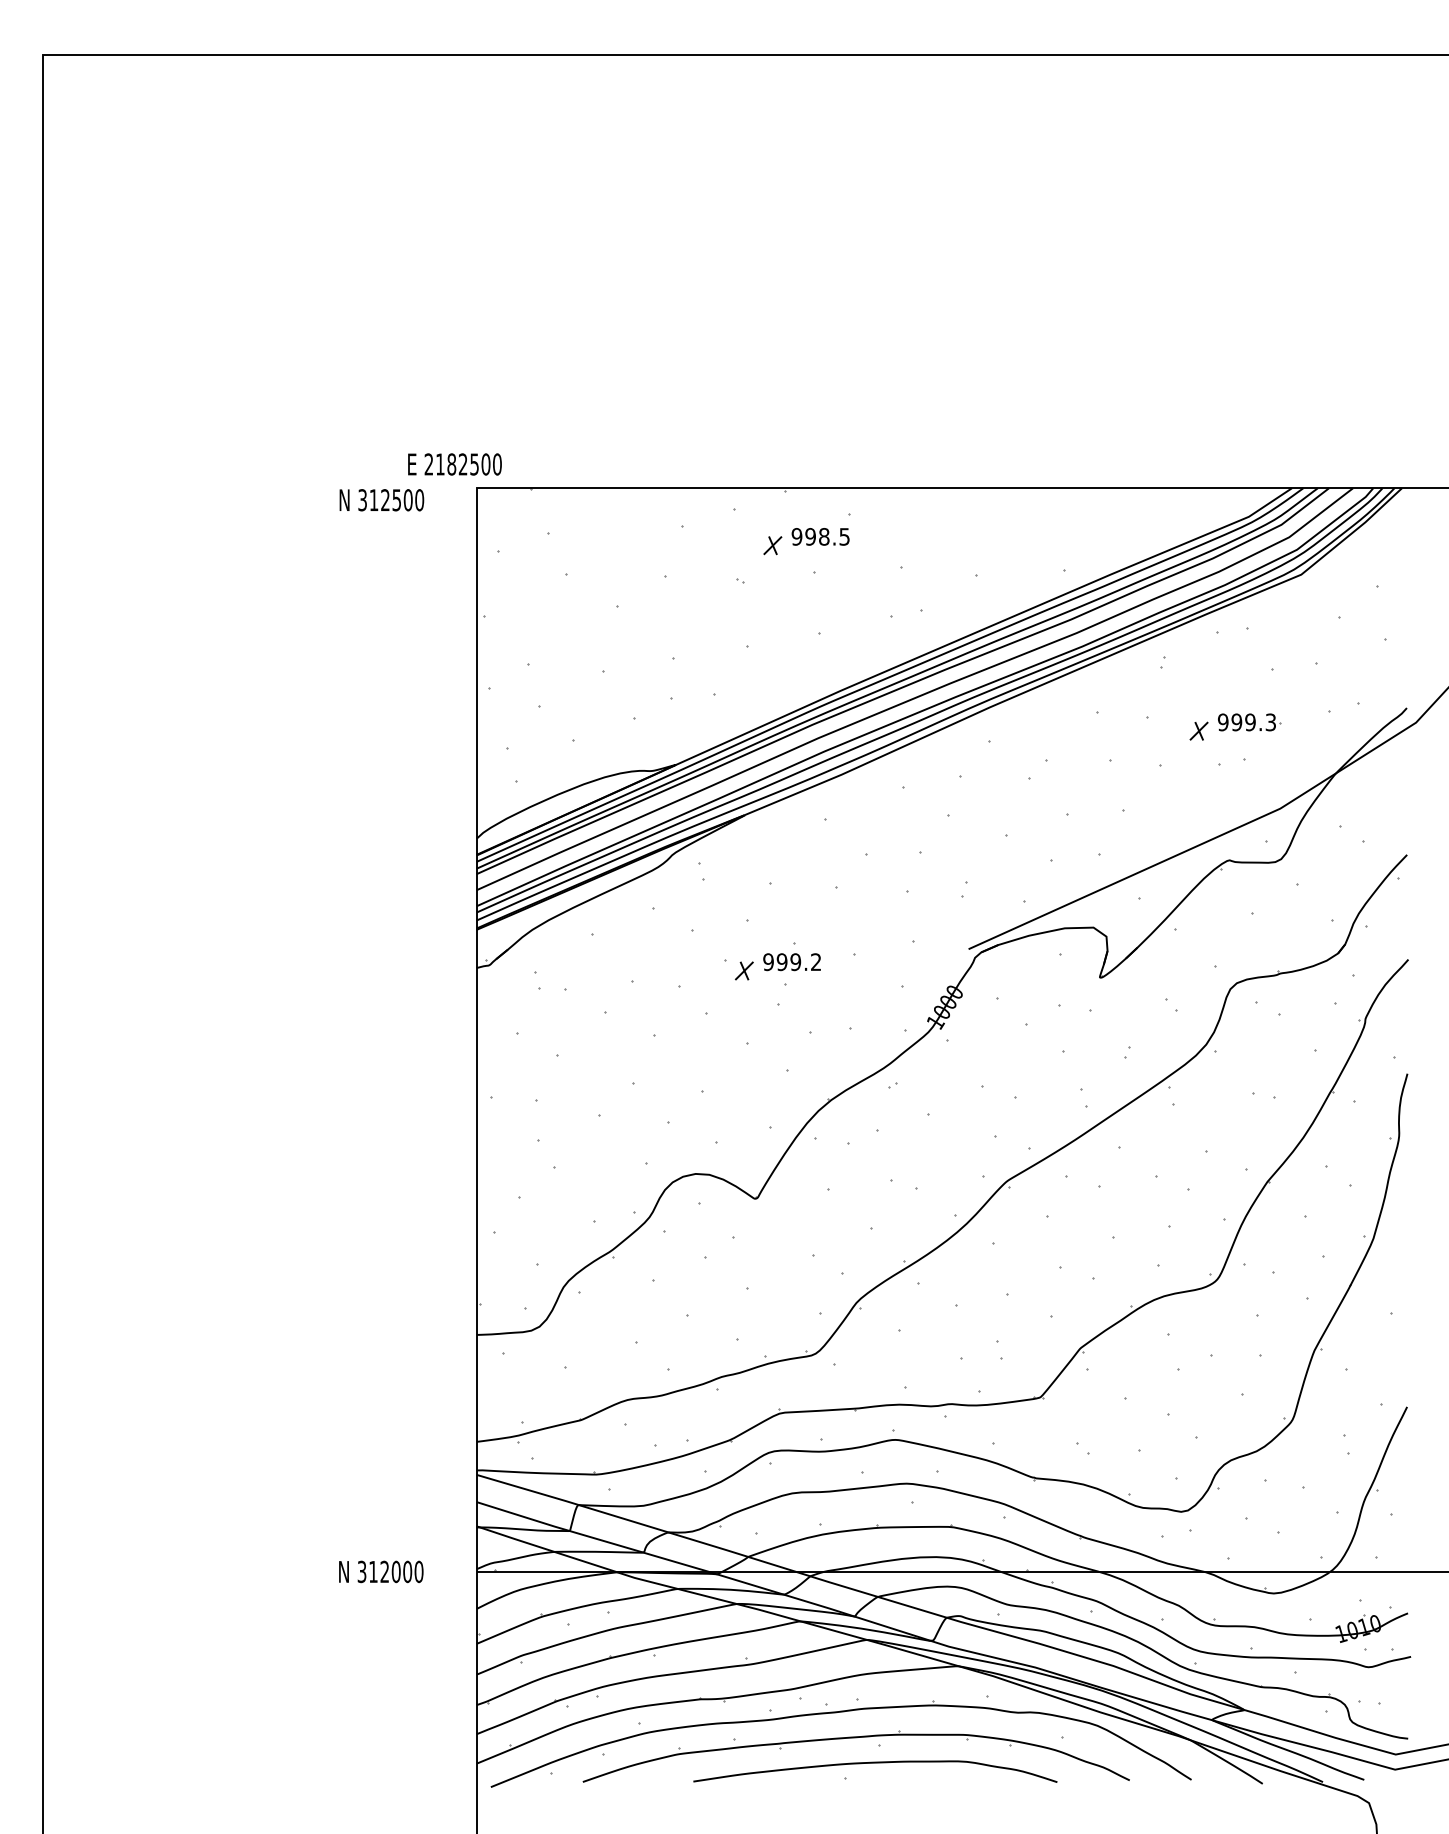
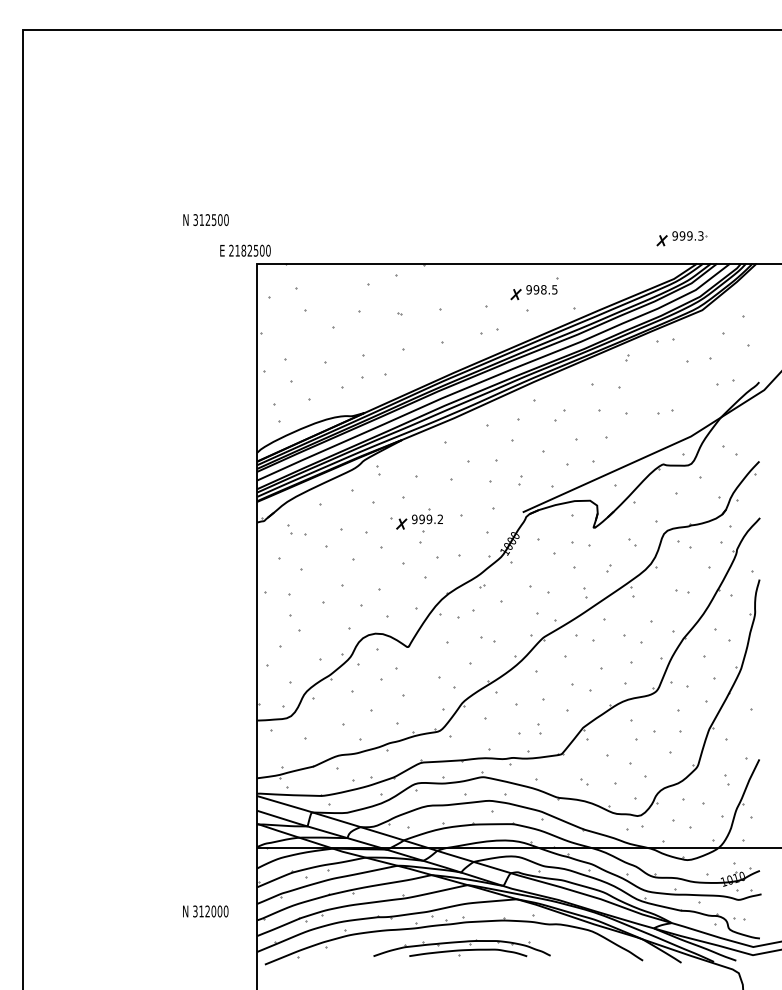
text: (380, 499) -> (205, 219), moved
part: (806, 534) -> (534, 288), moved
part: (1234, 727) -> (681, 238), moved
text: (380, 1571) -> (205, 911), moved
part: (855, 1755) -> (461, 947), size x0.6

